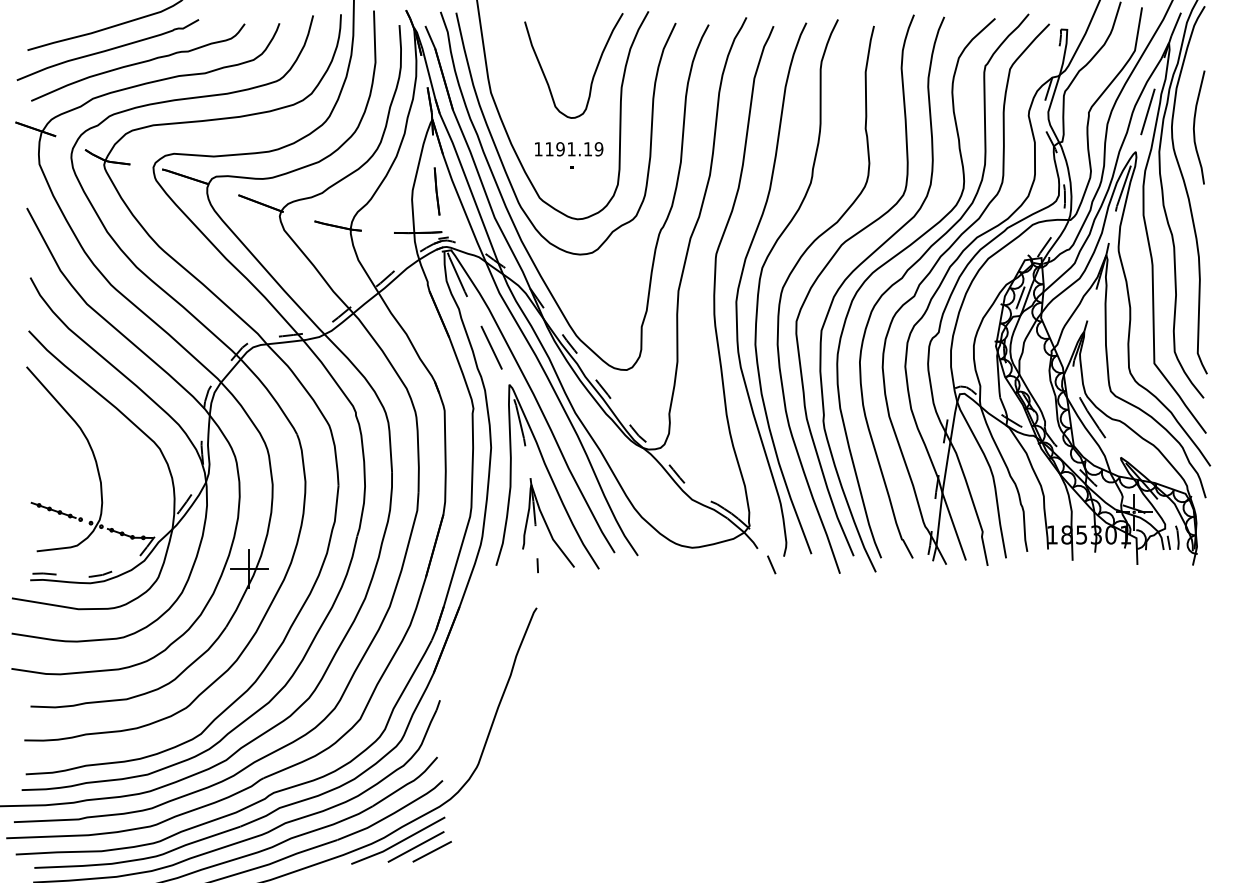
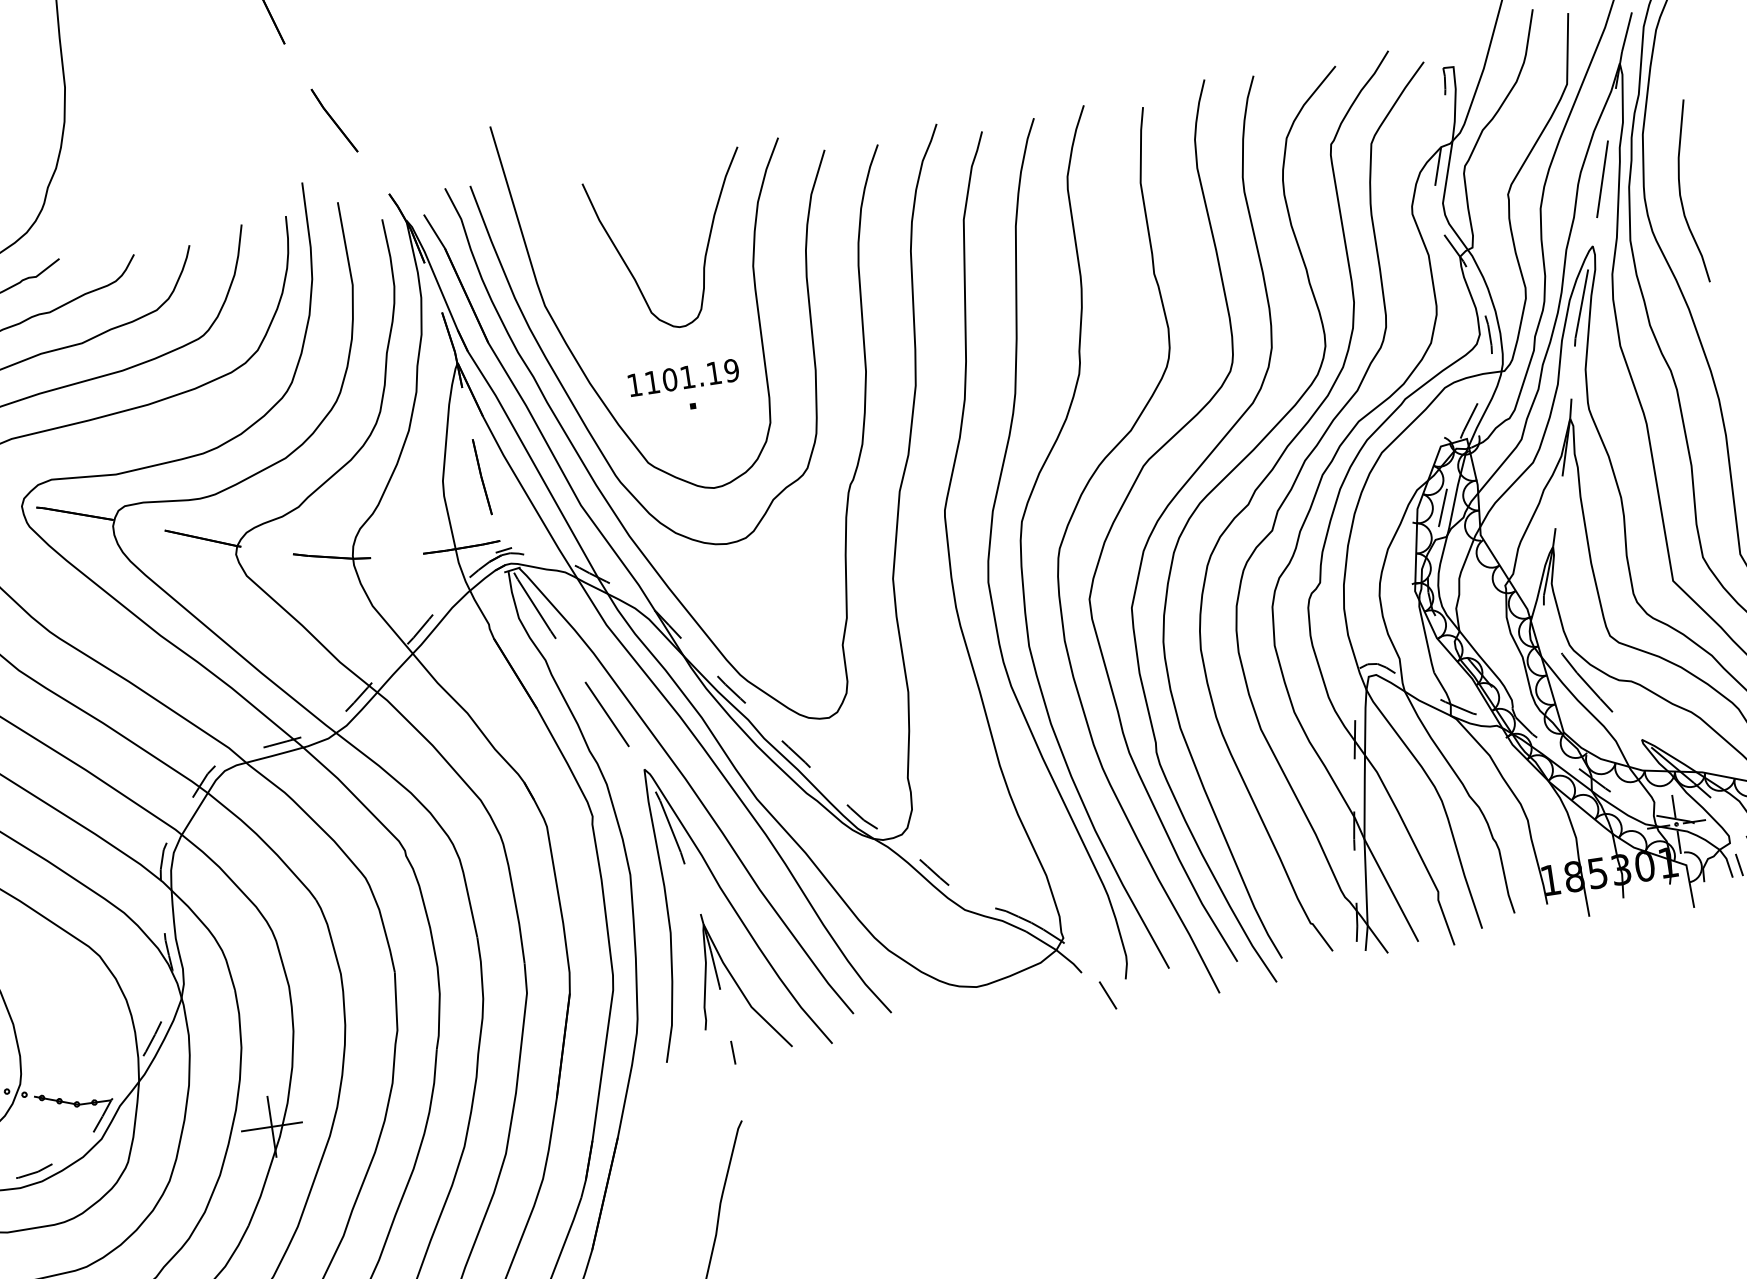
text: (560, 149) -> (670, 380), 1191.19 -> 1101.19

